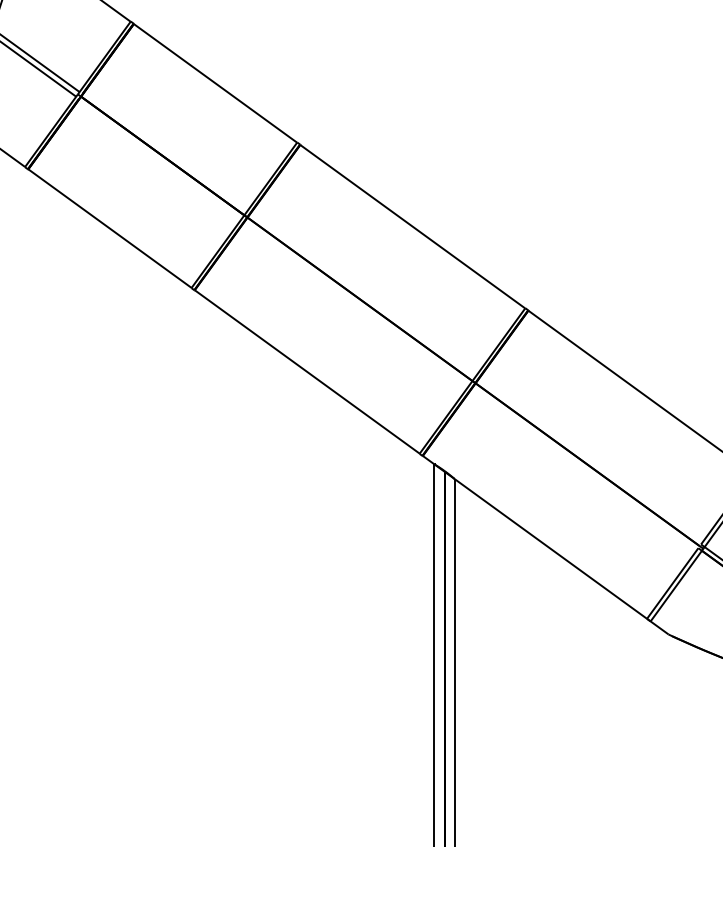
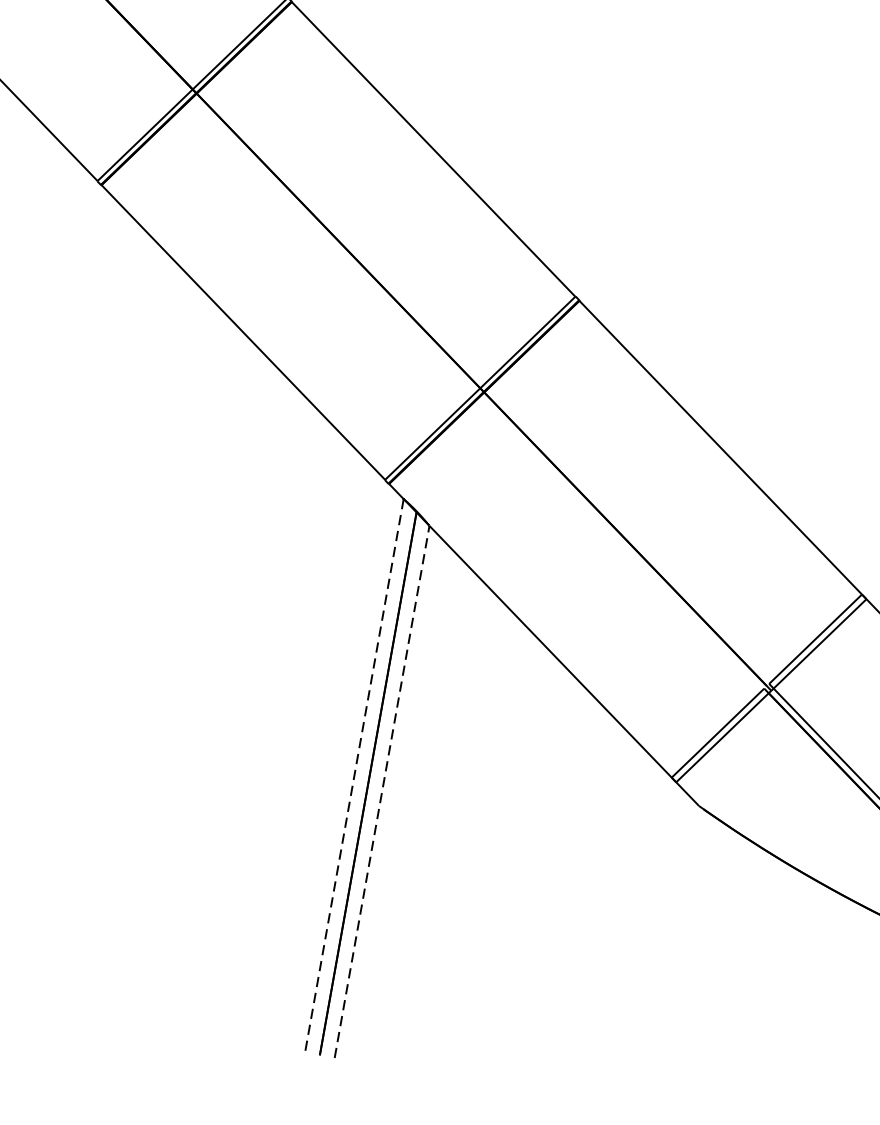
line: (434, 656) -> (354, 777), solid -> dashed
line: (454, 662) -> (381, 791), solid -> dashed

